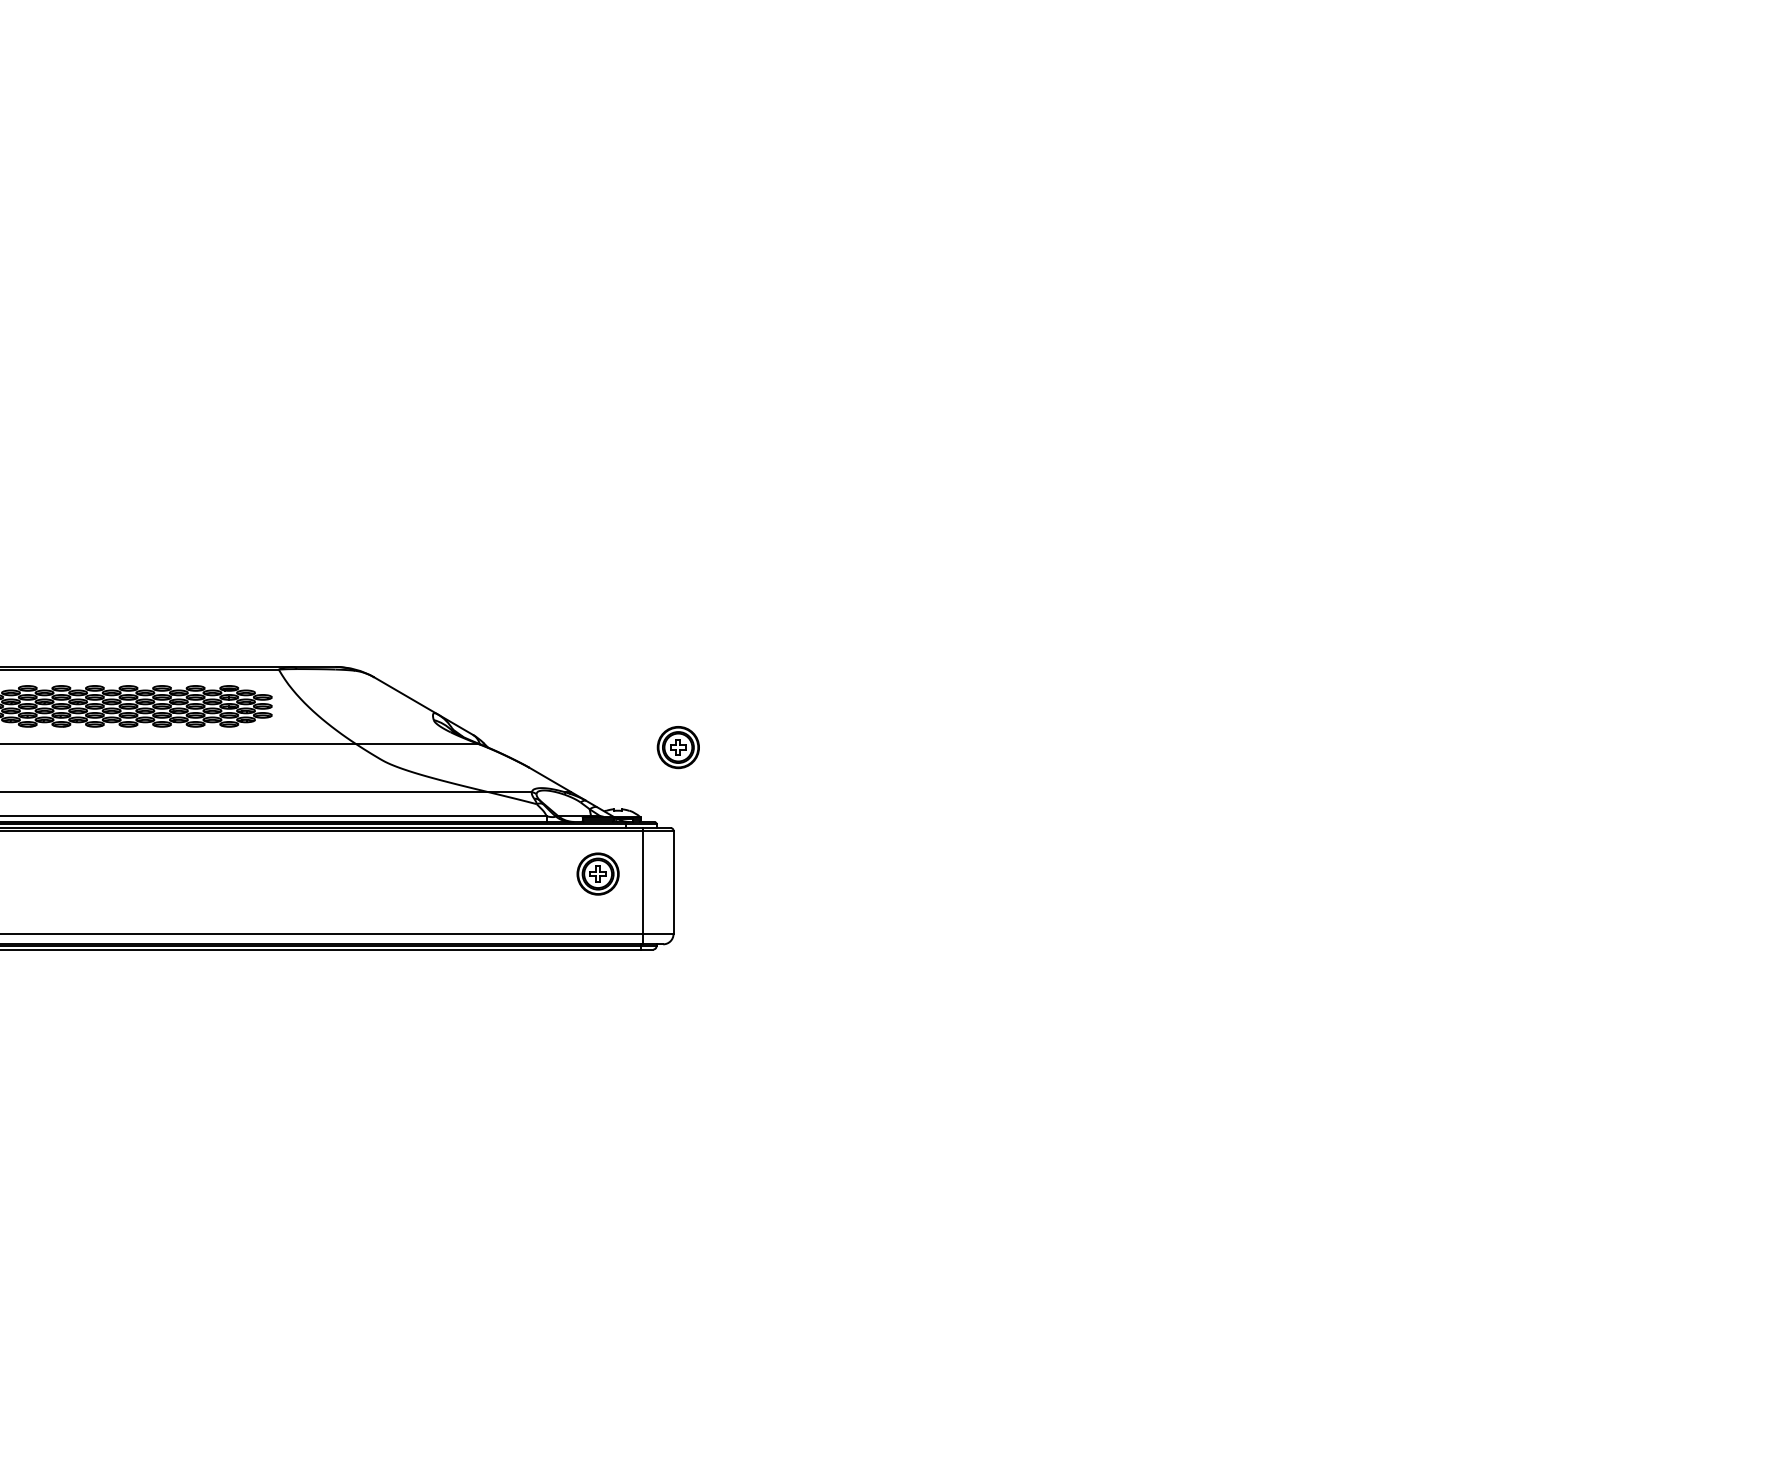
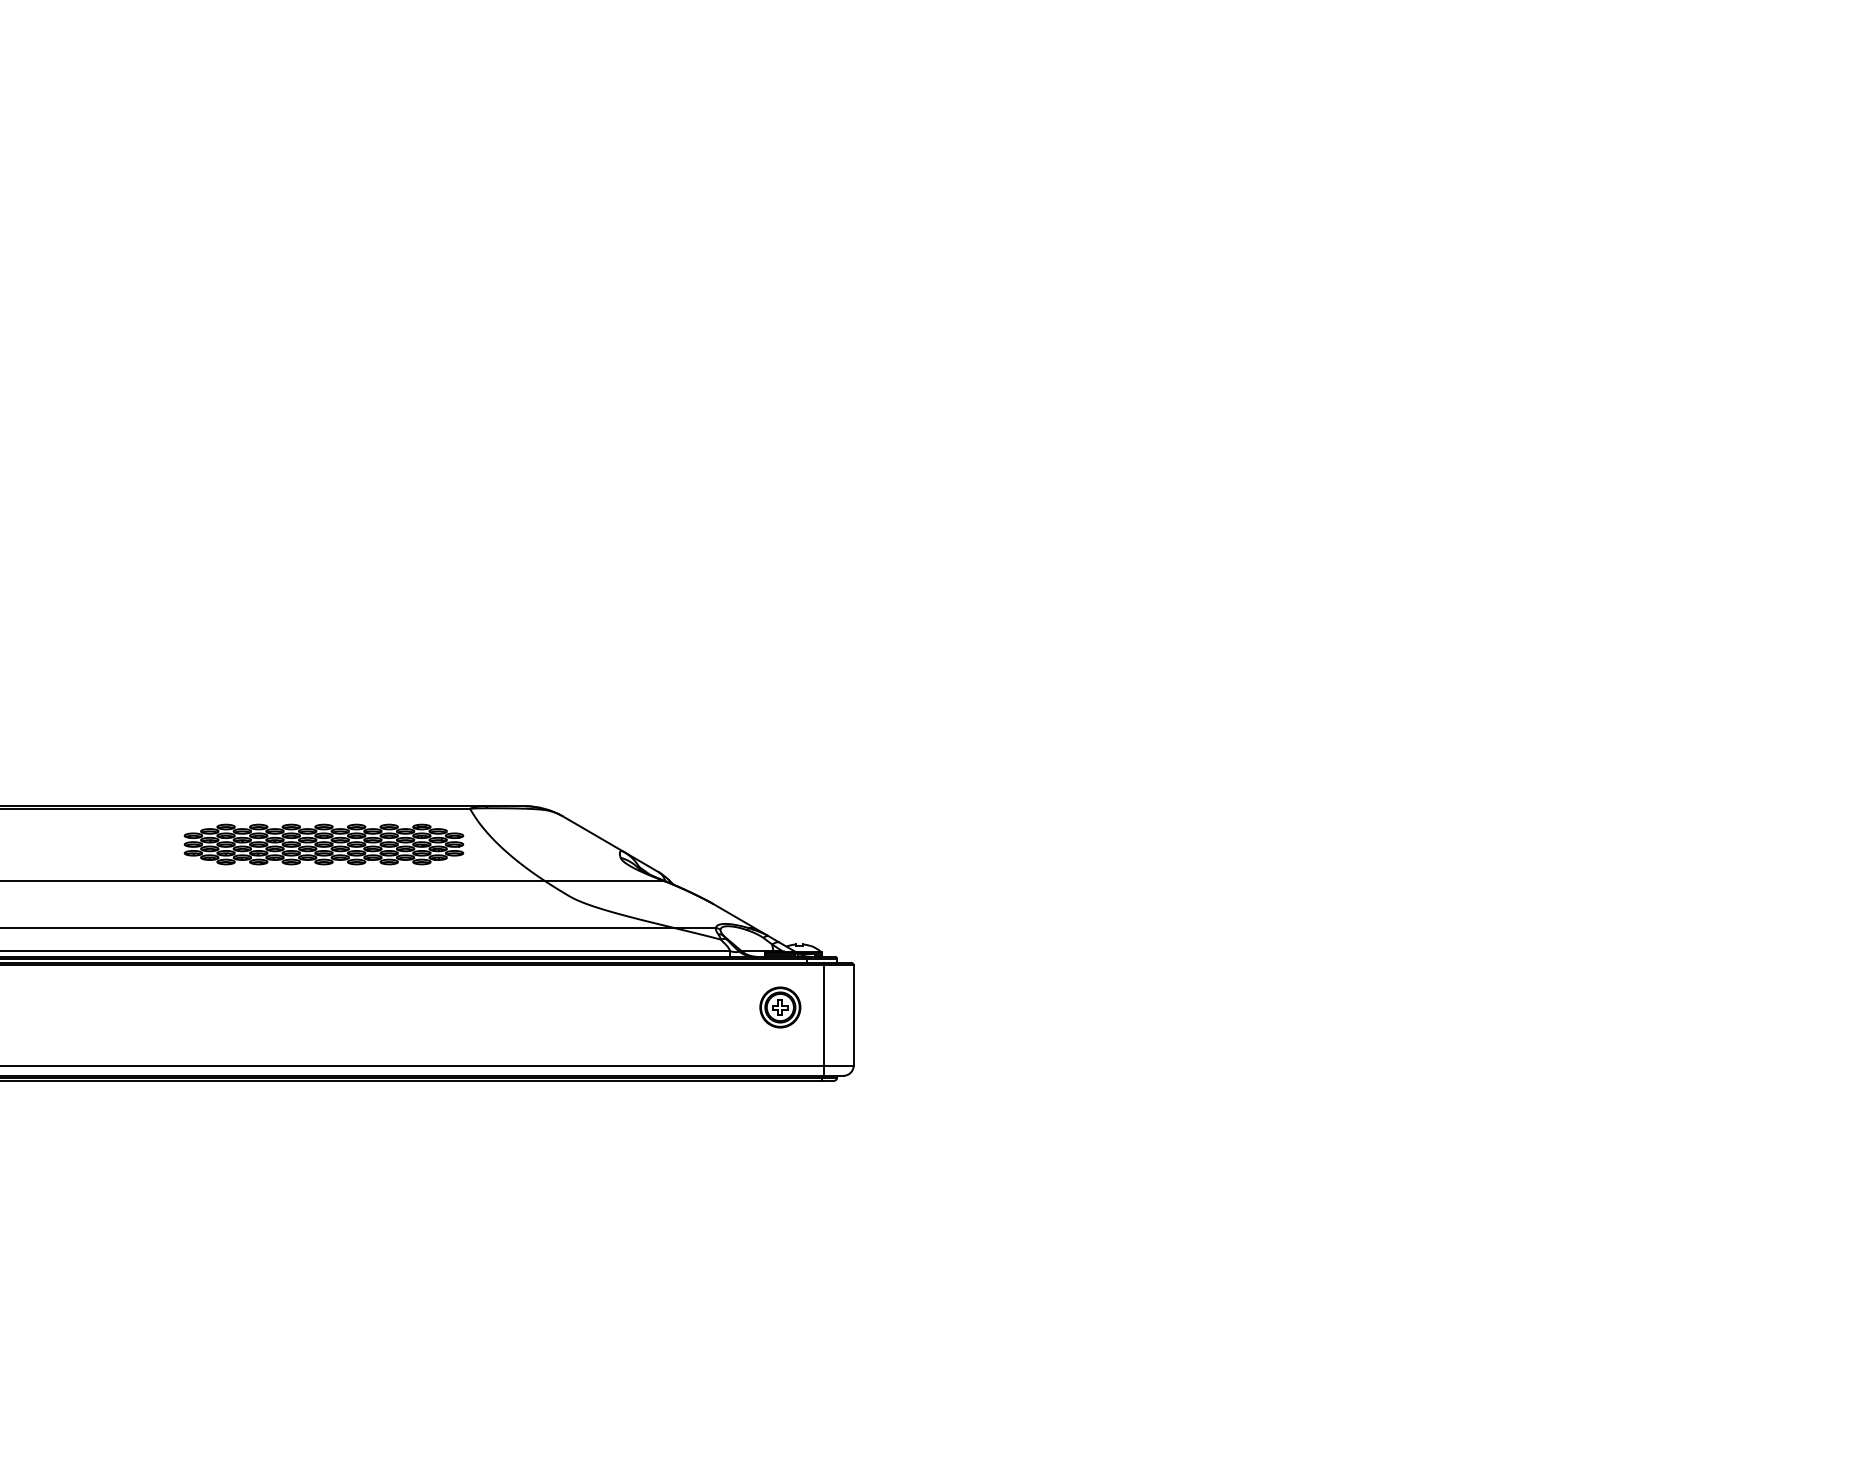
part: (678, 747) -> (858, 884), removed

